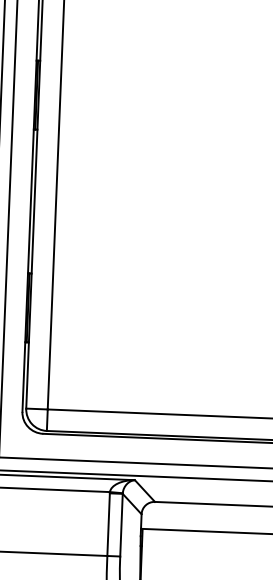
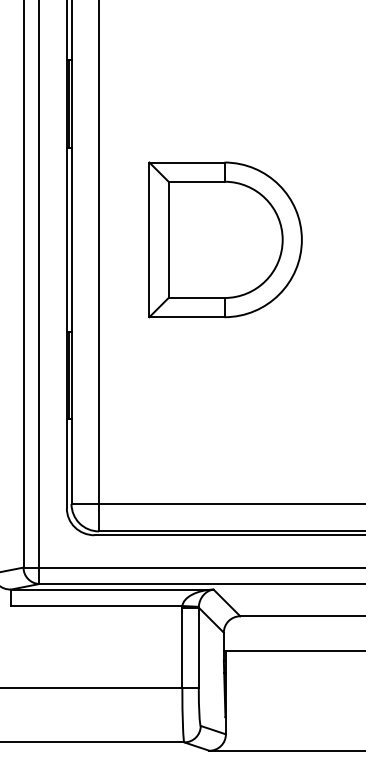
part: (155, 206) -> (225, 239), added

